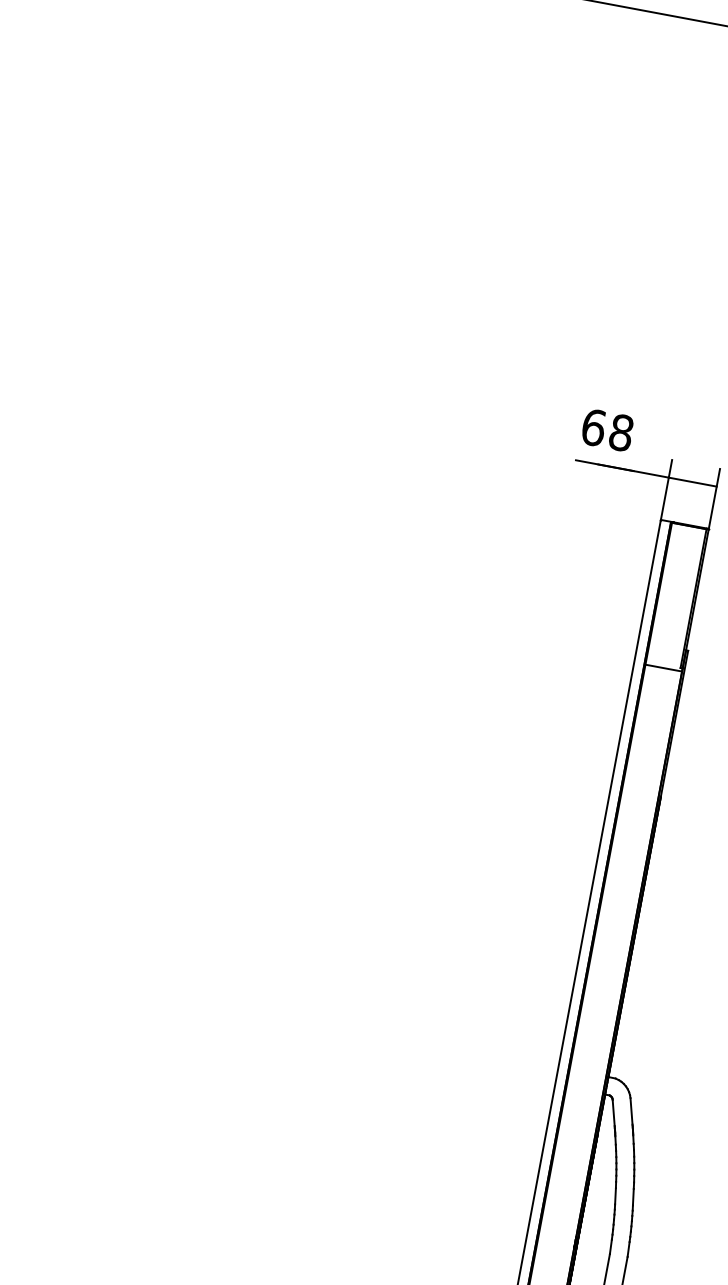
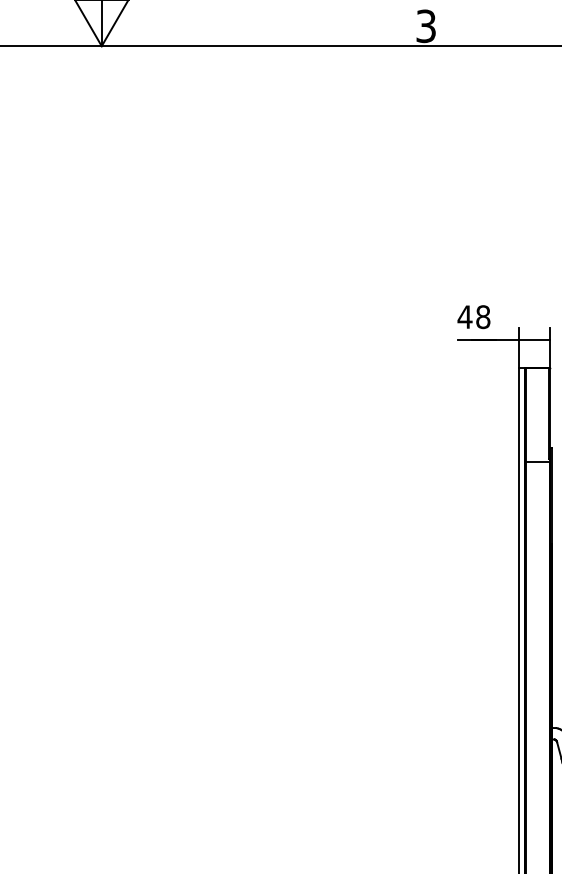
text: (592, 428) -> (464, 317), 68 -> 48

